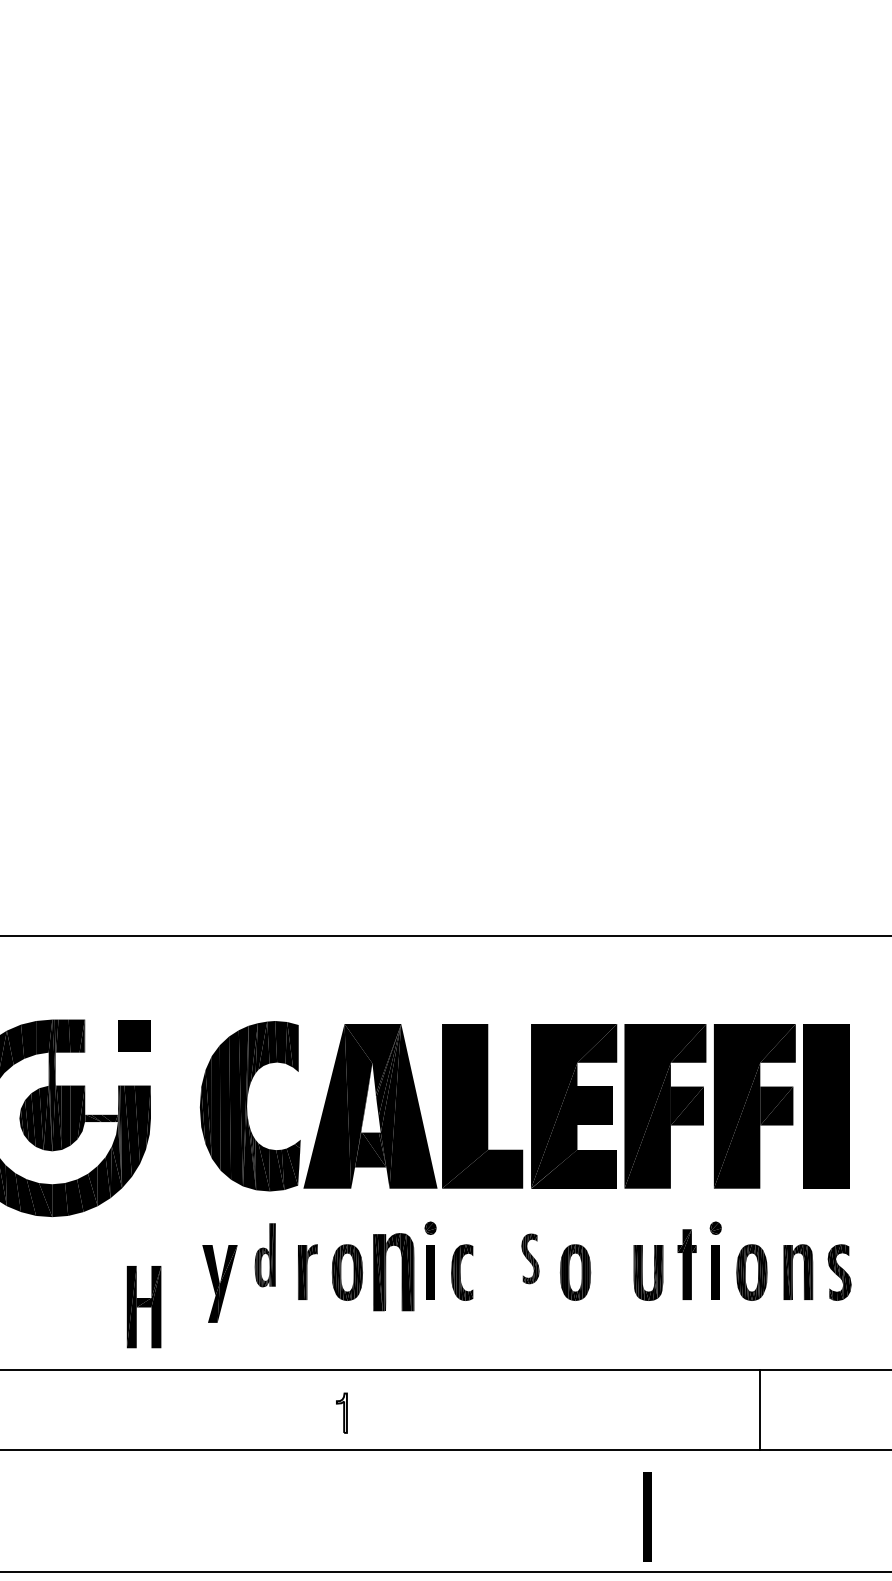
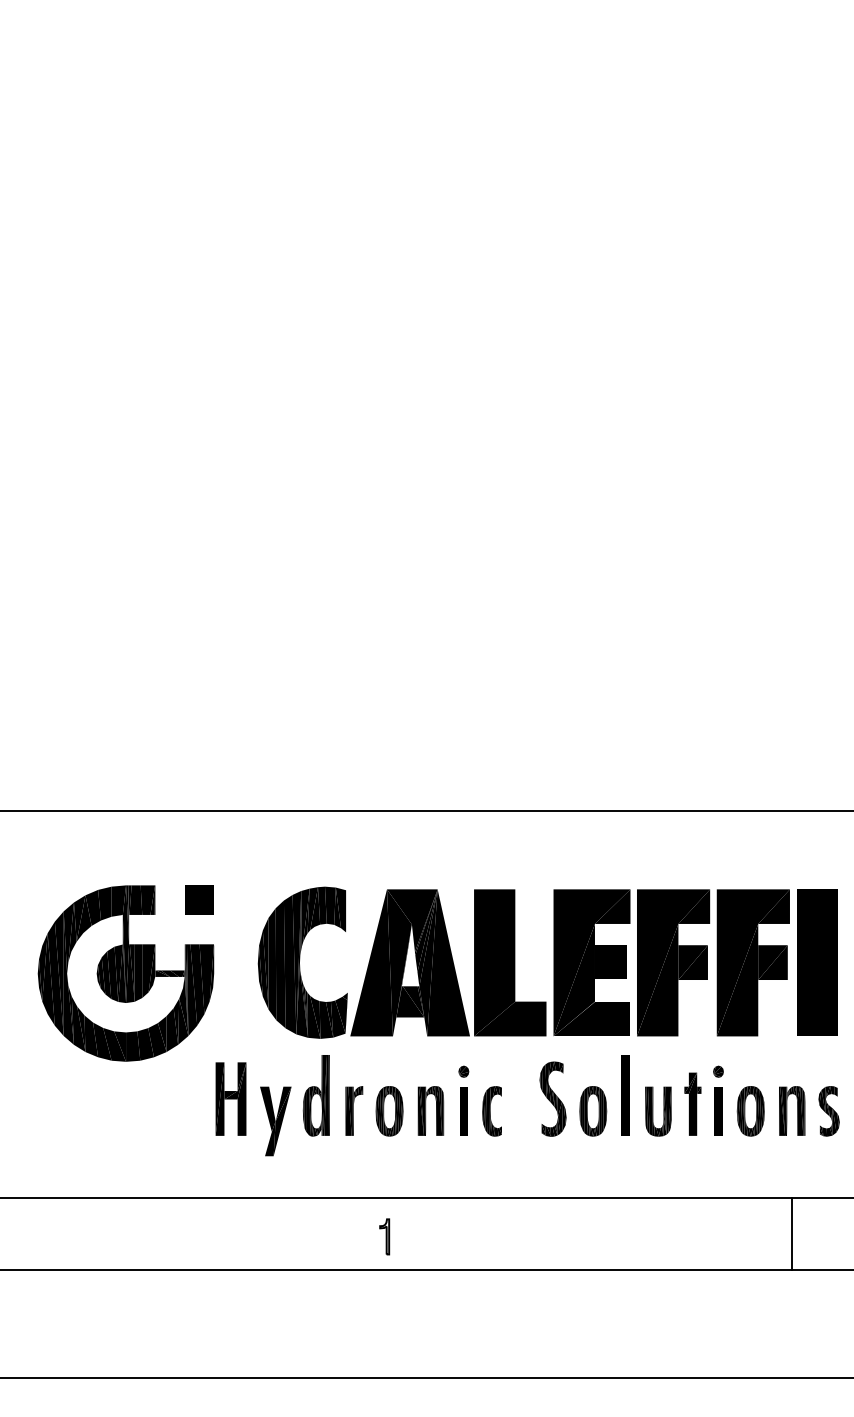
part: (264, 1254) -> (315, 1095), size x1.43
part: (529, 1258) -> (552, 1098), size x1.67
part: (393, 1271) -> (430, 1110), size x0.71
part: (143, 1306) -> (230, 1098), moved
line: (760, 1410) -> (792, 1234), moved
part: (647, 1516) -> (625, 1095), moved

